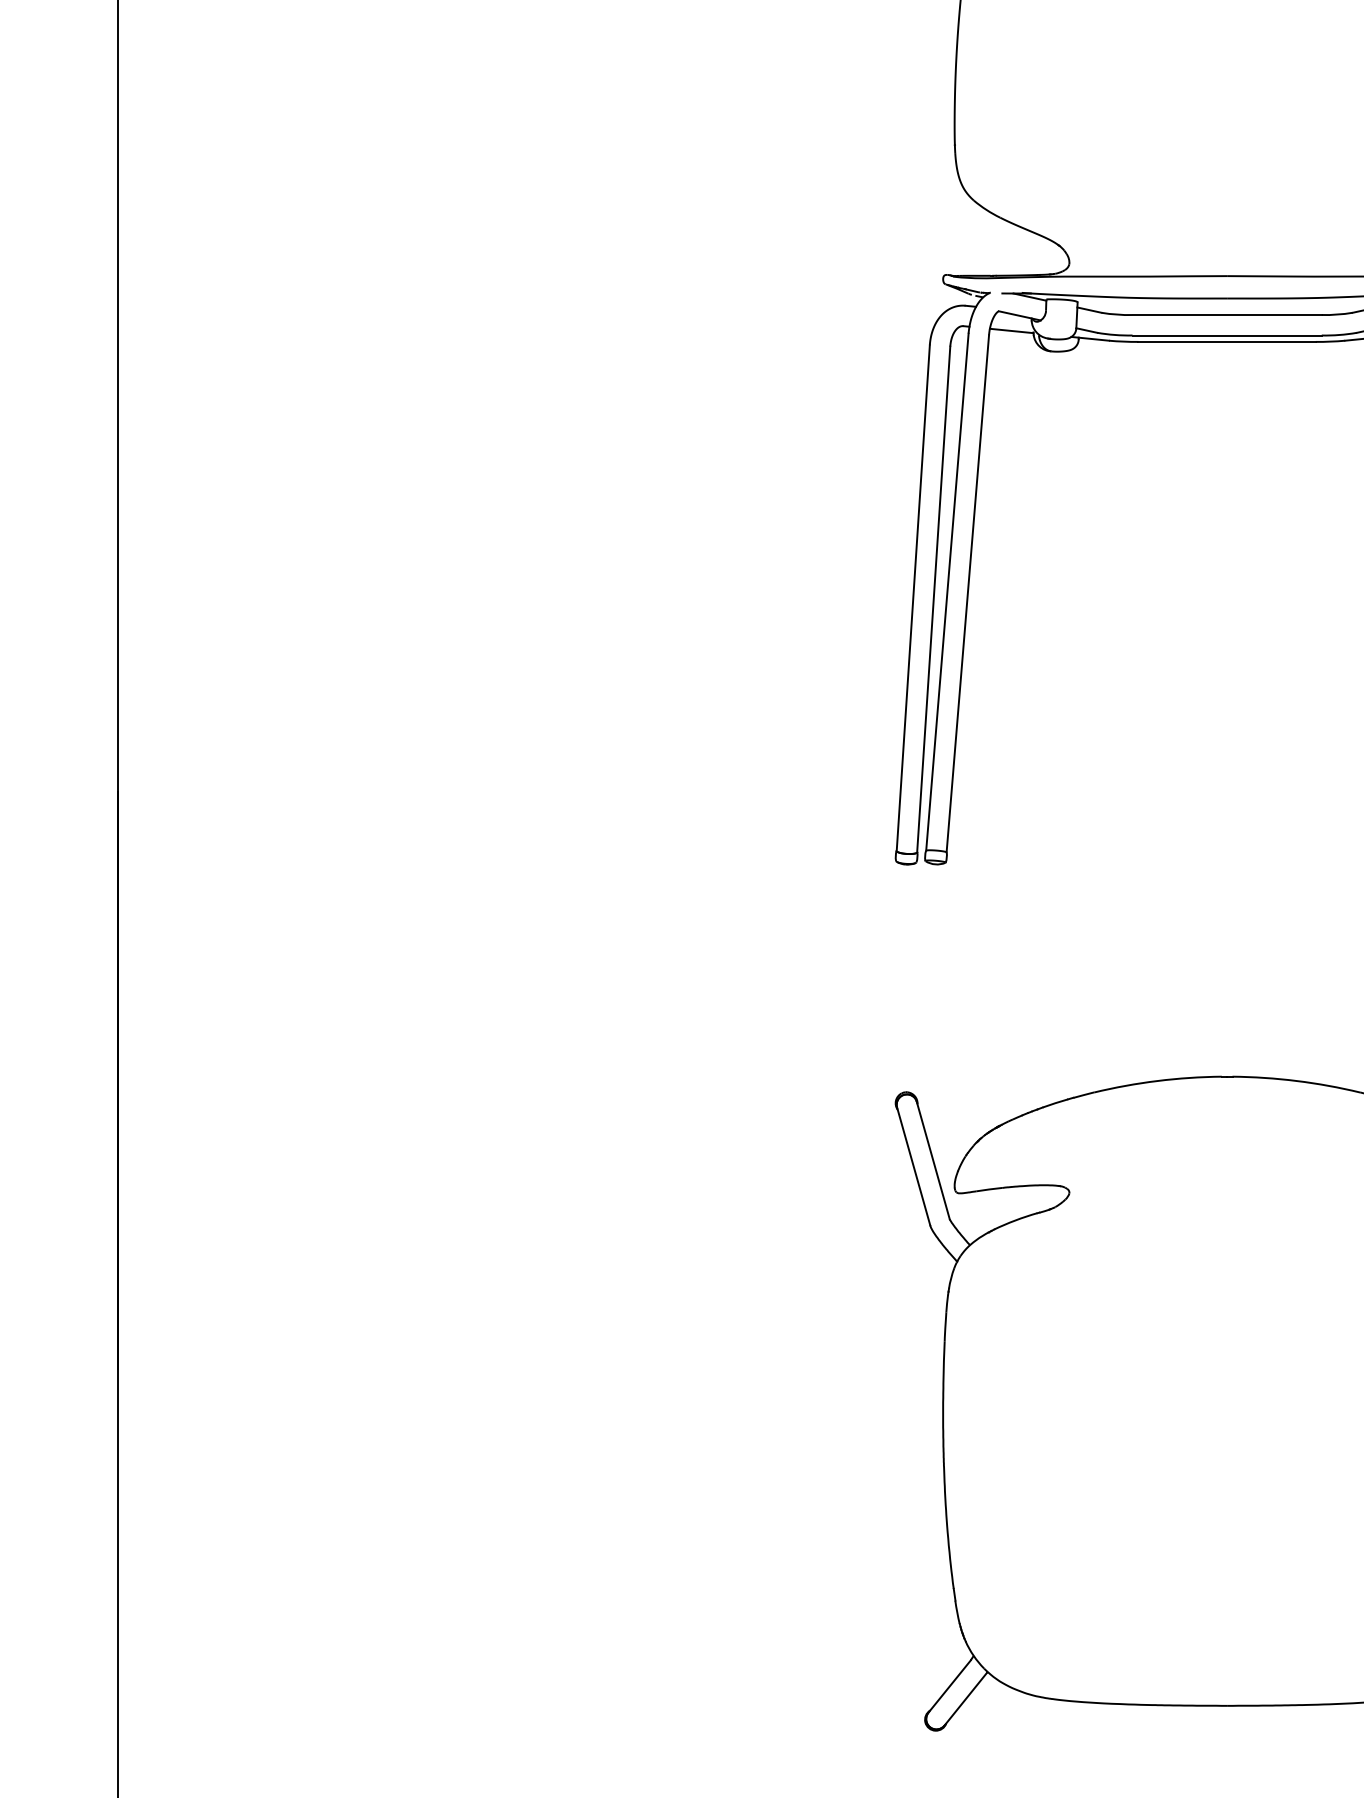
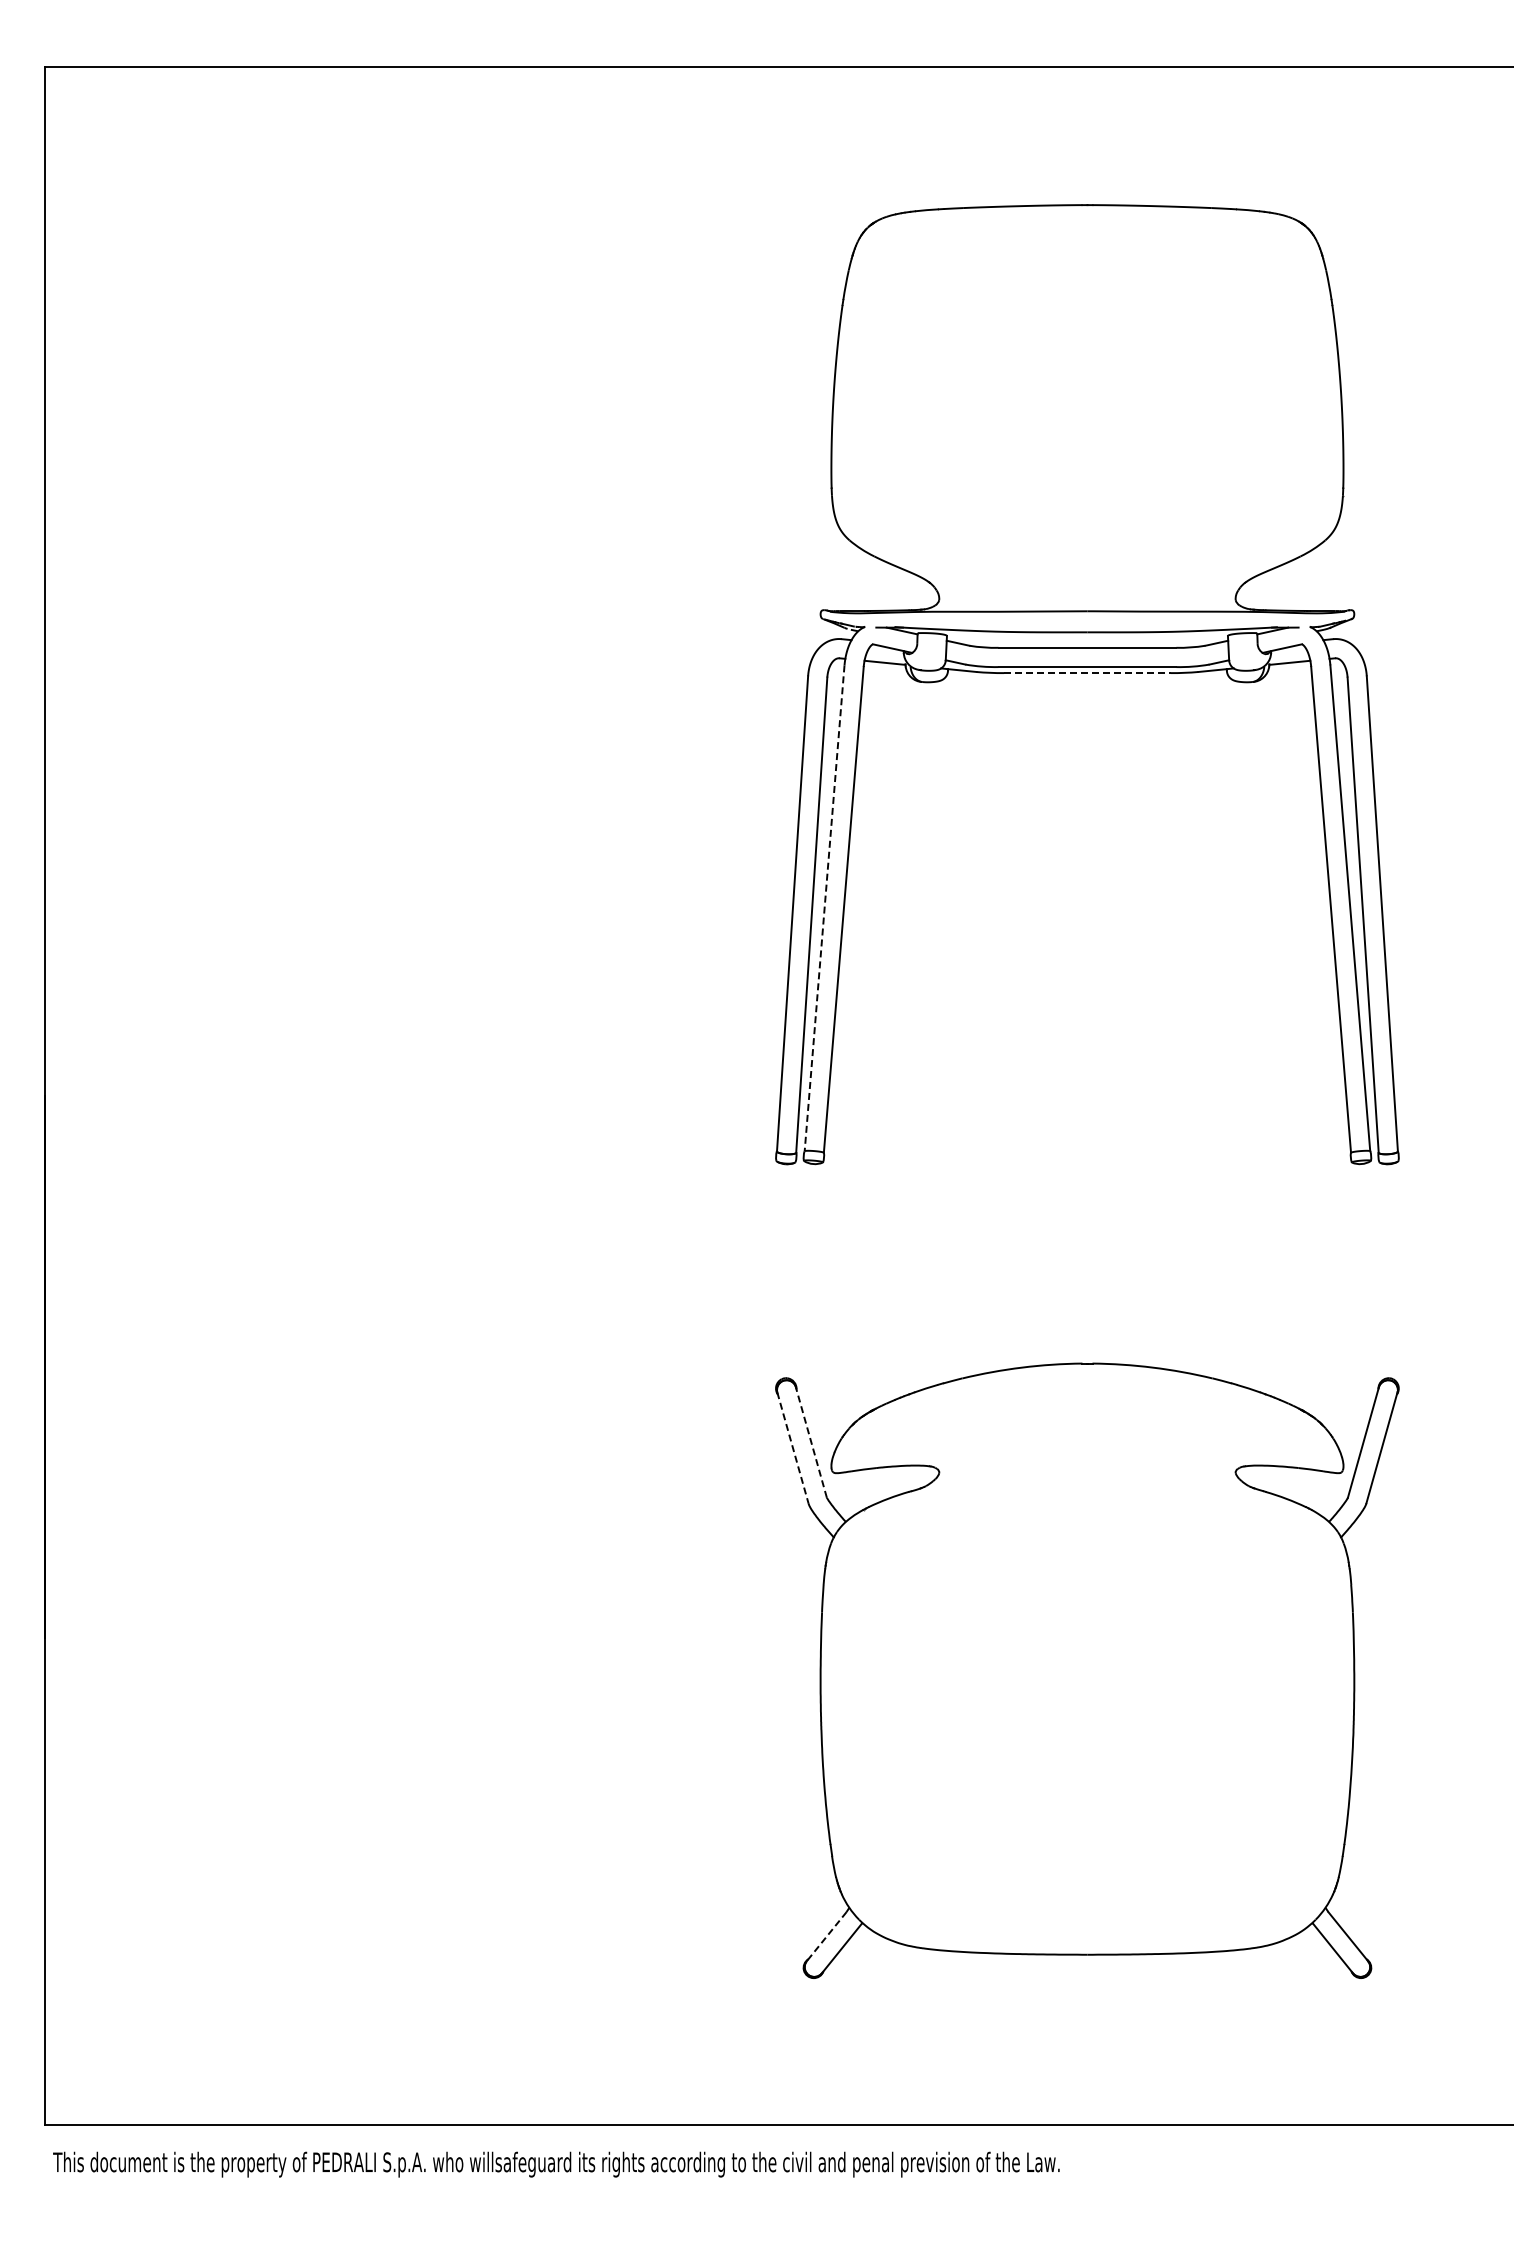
line: (1227, 342) -> (1087, 673), solid -> dashed
line: (947, 592) -> (824, 908), solid -> dashed
line: (933, 1159) -> (811, 1441), solid -> dashed
line: (913, 1166) -> (792, 1447), solid -> dashed
line: (949, 1686) -> (826, 1936), solid -> dashed

